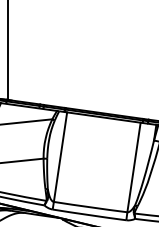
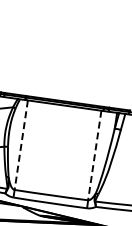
line: (60, 157) -> (21, 145), solid -> dashed
line: (133, 167) -> (94, 155), solid -> dashed

